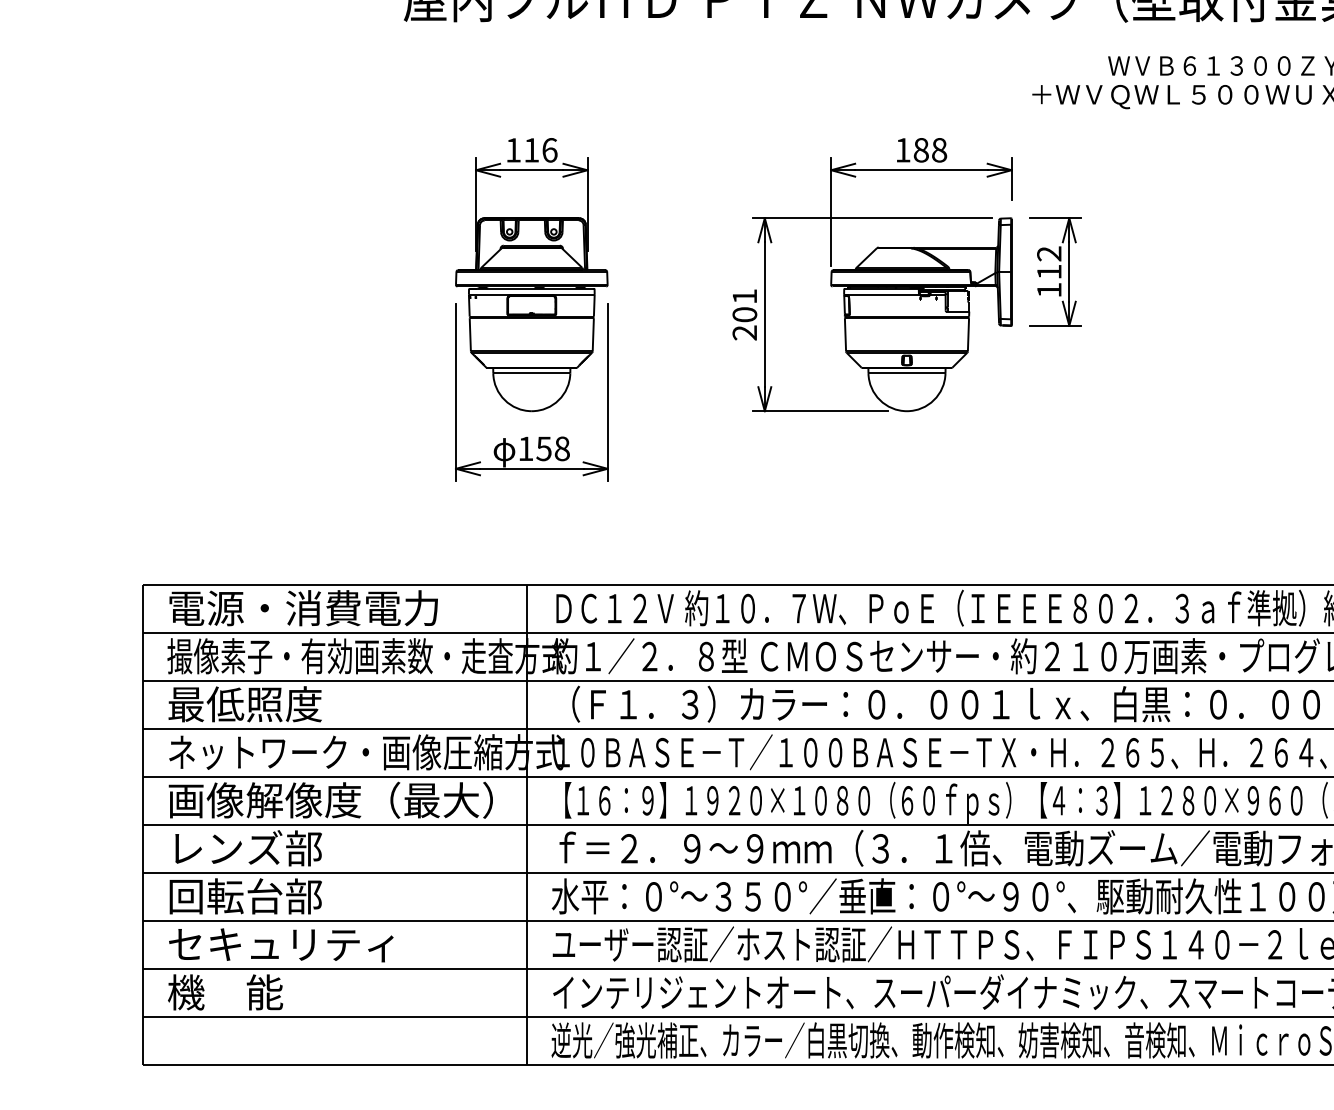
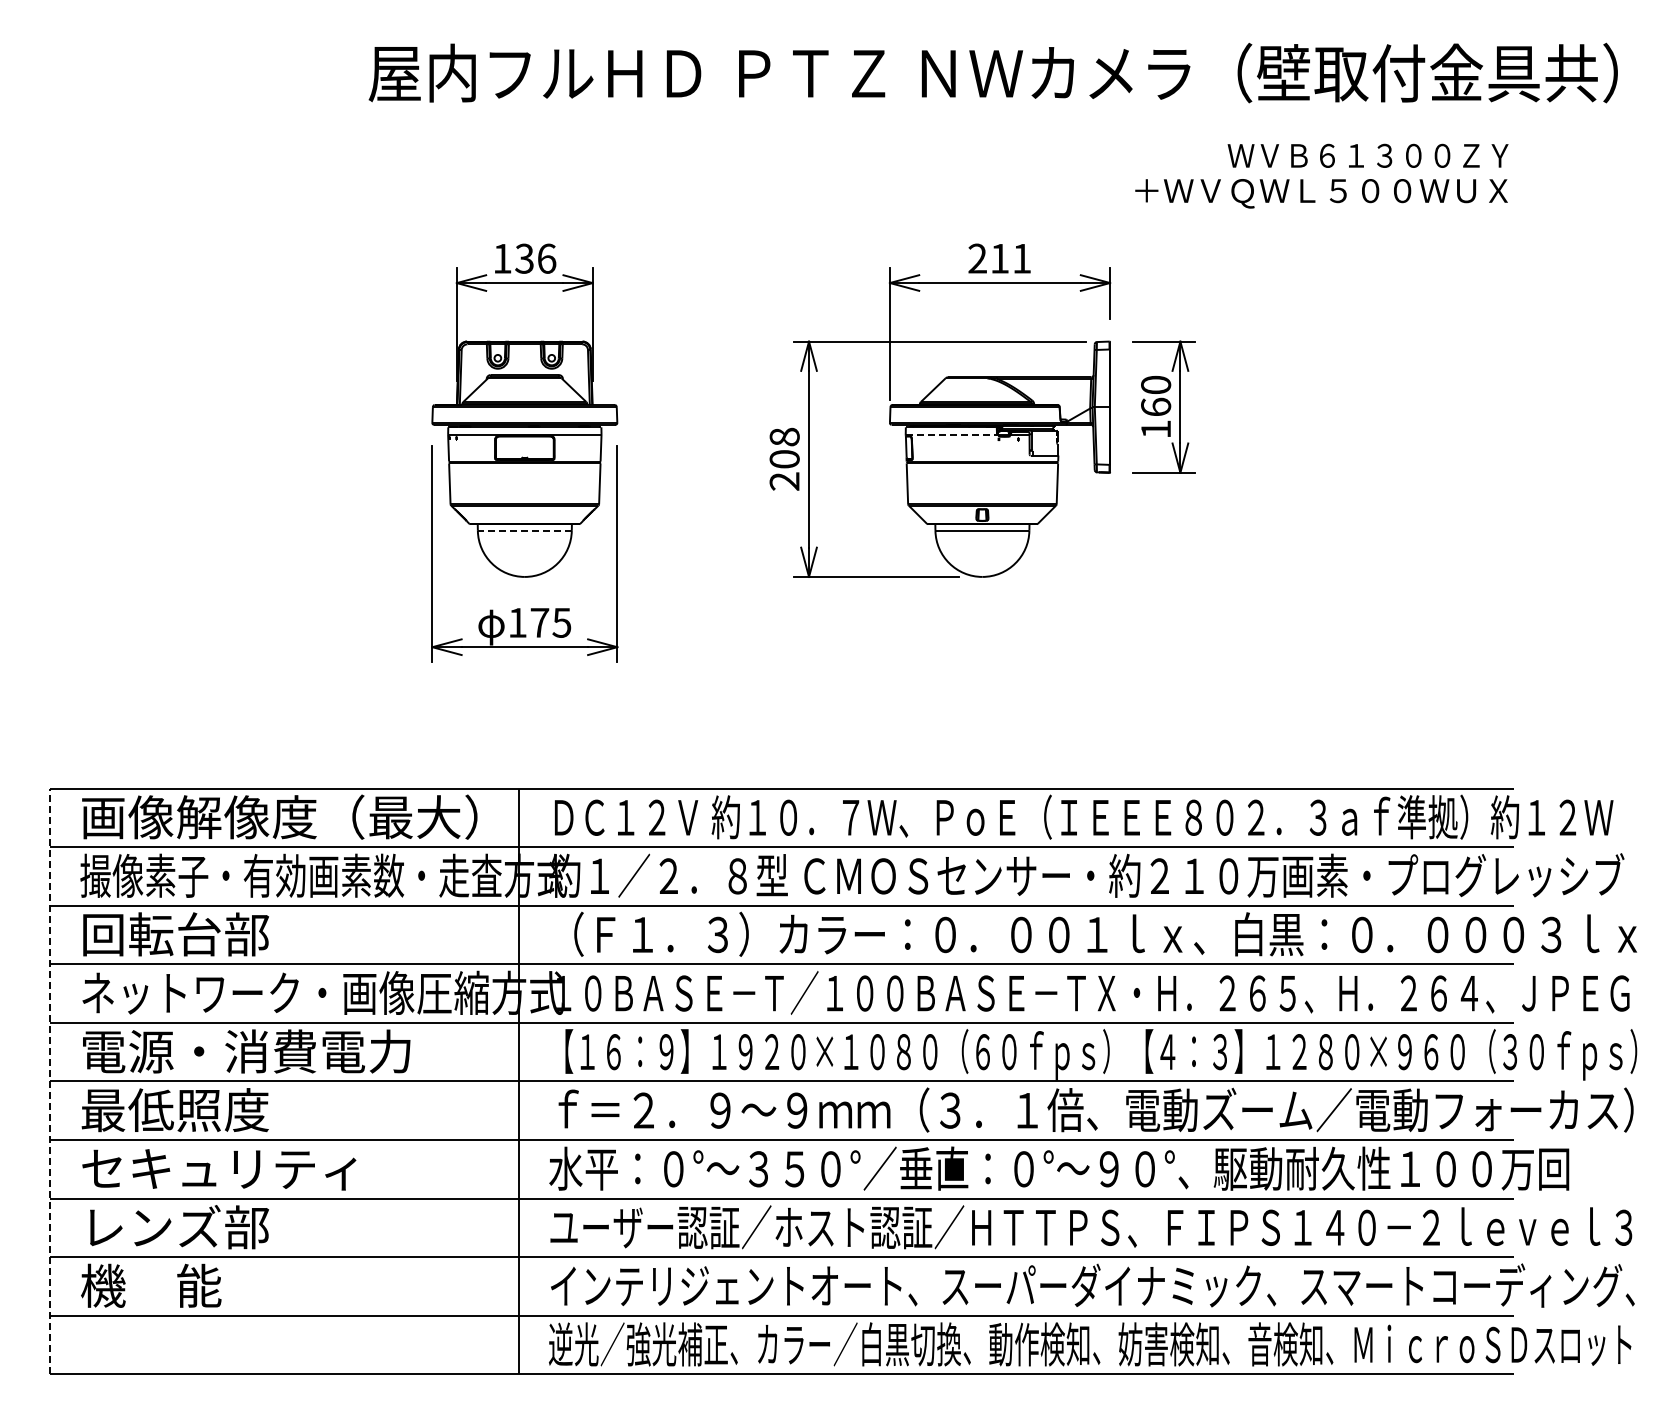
text: (531, 150) -> (524, 258), 116 -> 136
text: (920, 150) -> (999, 258), 188 -> 211
text: (1049, 262) -> (1156, 395), 112 -> 160
line: (881, 294) -> (951, 434), solid -> dashed
text: (744, 296) -> (784, 436), 201 -> 208
line: (533, 373) -> (526, 530), solid -> dashed
text: (552, 448) -> (550, 622), 158 -> 175
text: (330, 607) -> (279, 816), 電源・消費電力 -> 画像解像度（最大）
text: (245, 704) -> (175, 934), 最低照度 -> 回転台部
text: (330, 800) -> (279, 1051), 画像解像度（最大） -> 電源・消費電力
line: (142, 824) -> (50, 1081), solid -> dashed
text: (245, 847) -> (175, 1109), レンズ部 -> 最低照度
text: (281, 896) -> (219, 1168), 回転台部 -> セキュリティ
text: (281, 944) -> (219, 1227), セキュリティ -> レンズ部

